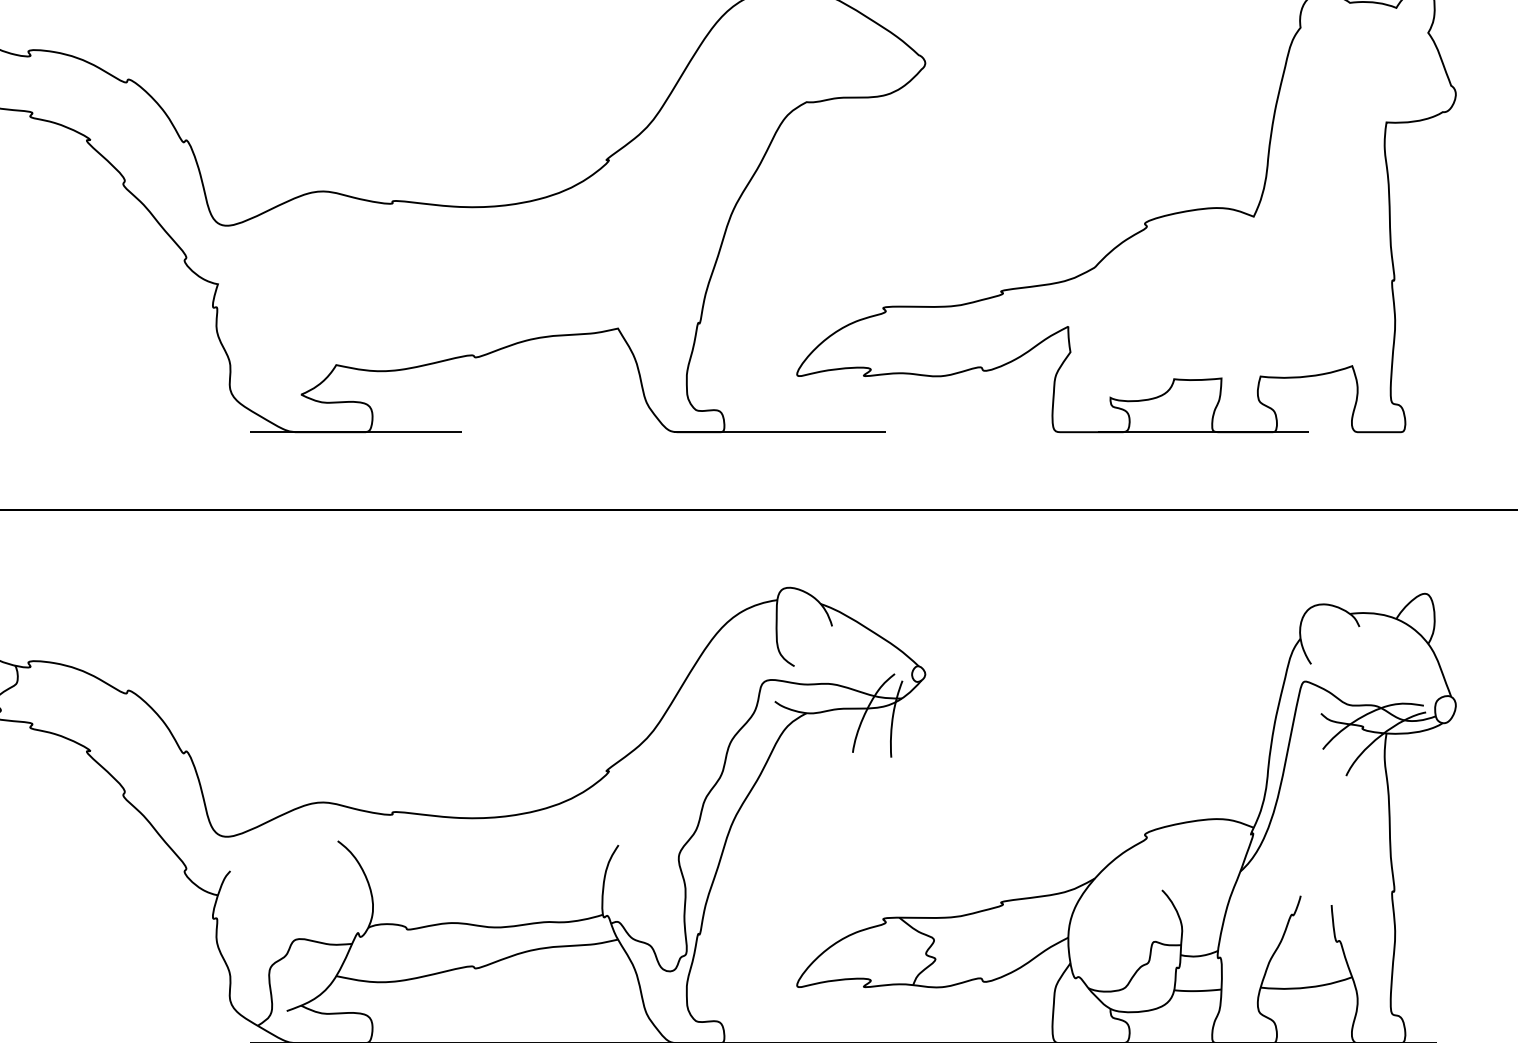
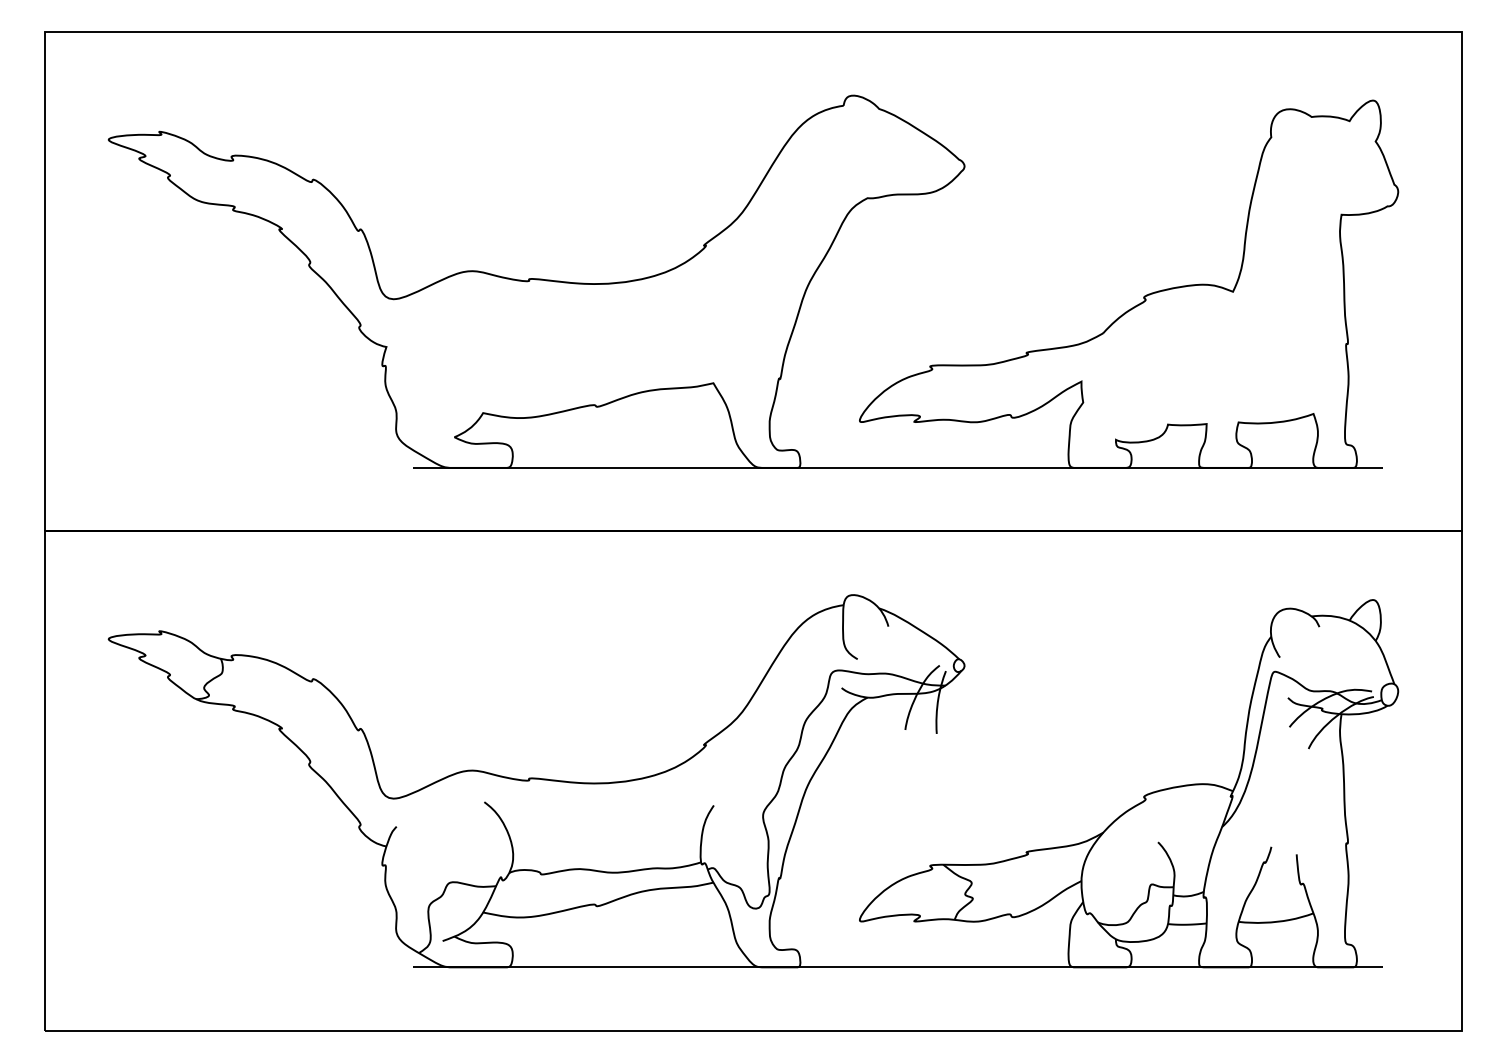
line: (843, 431) -> (897, 467), dashed -> solid

